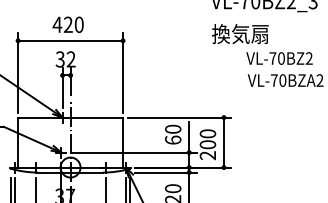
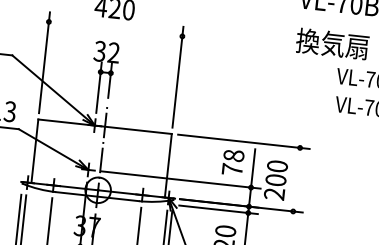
line: (70, 40) -> (115, 28), removed
text: (173, 134) -> (233, 162), 60 -> 78
line: (223, 142) -> (296, 179), removed

